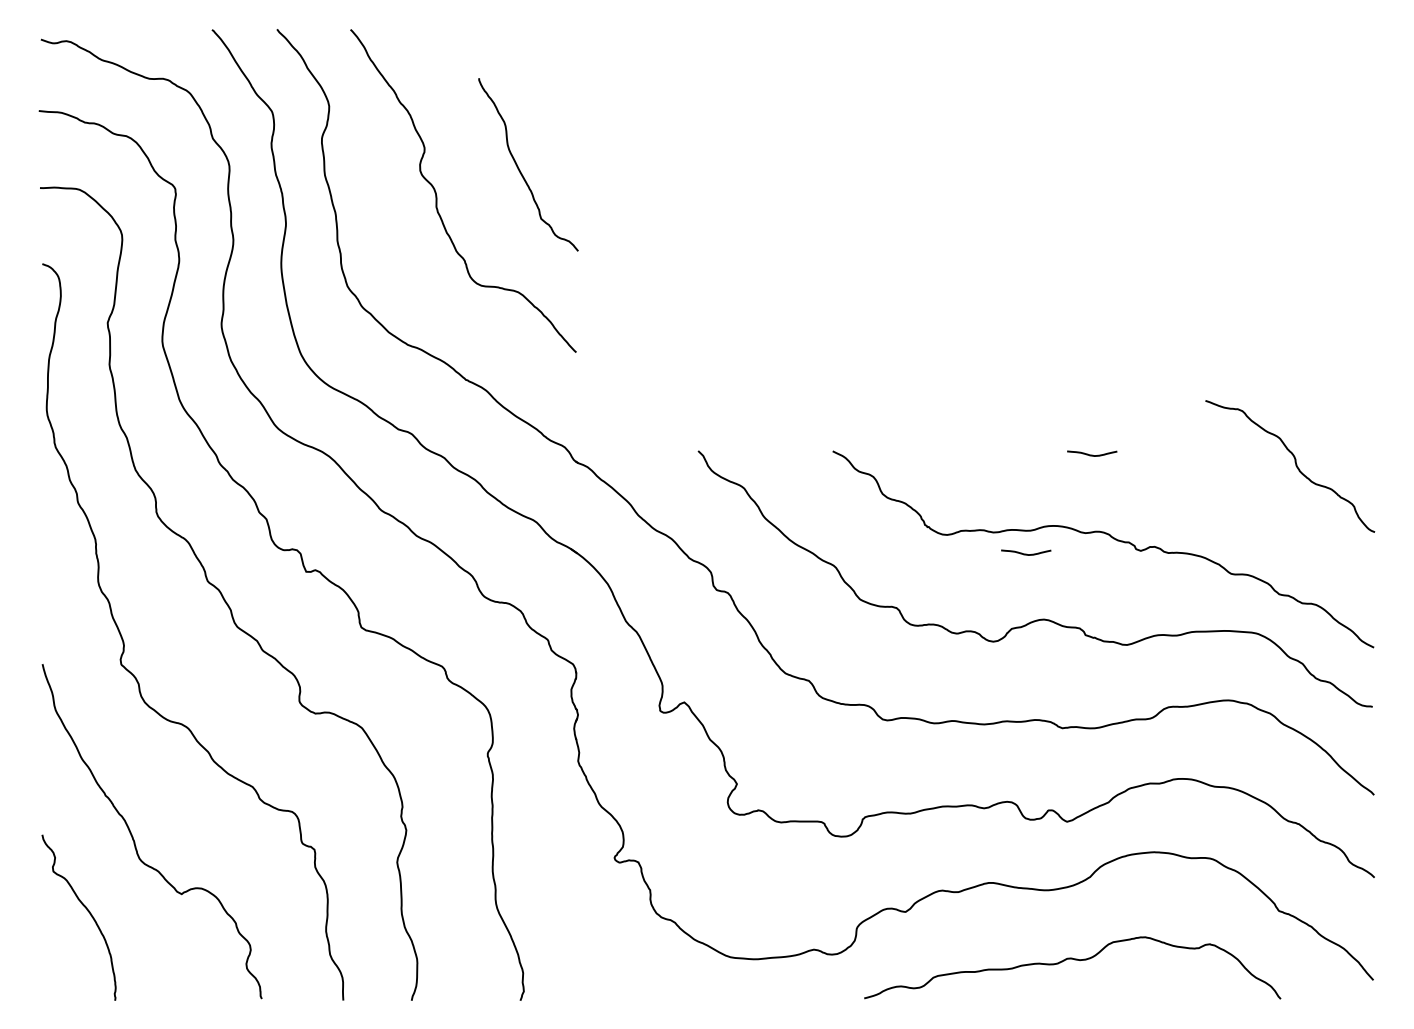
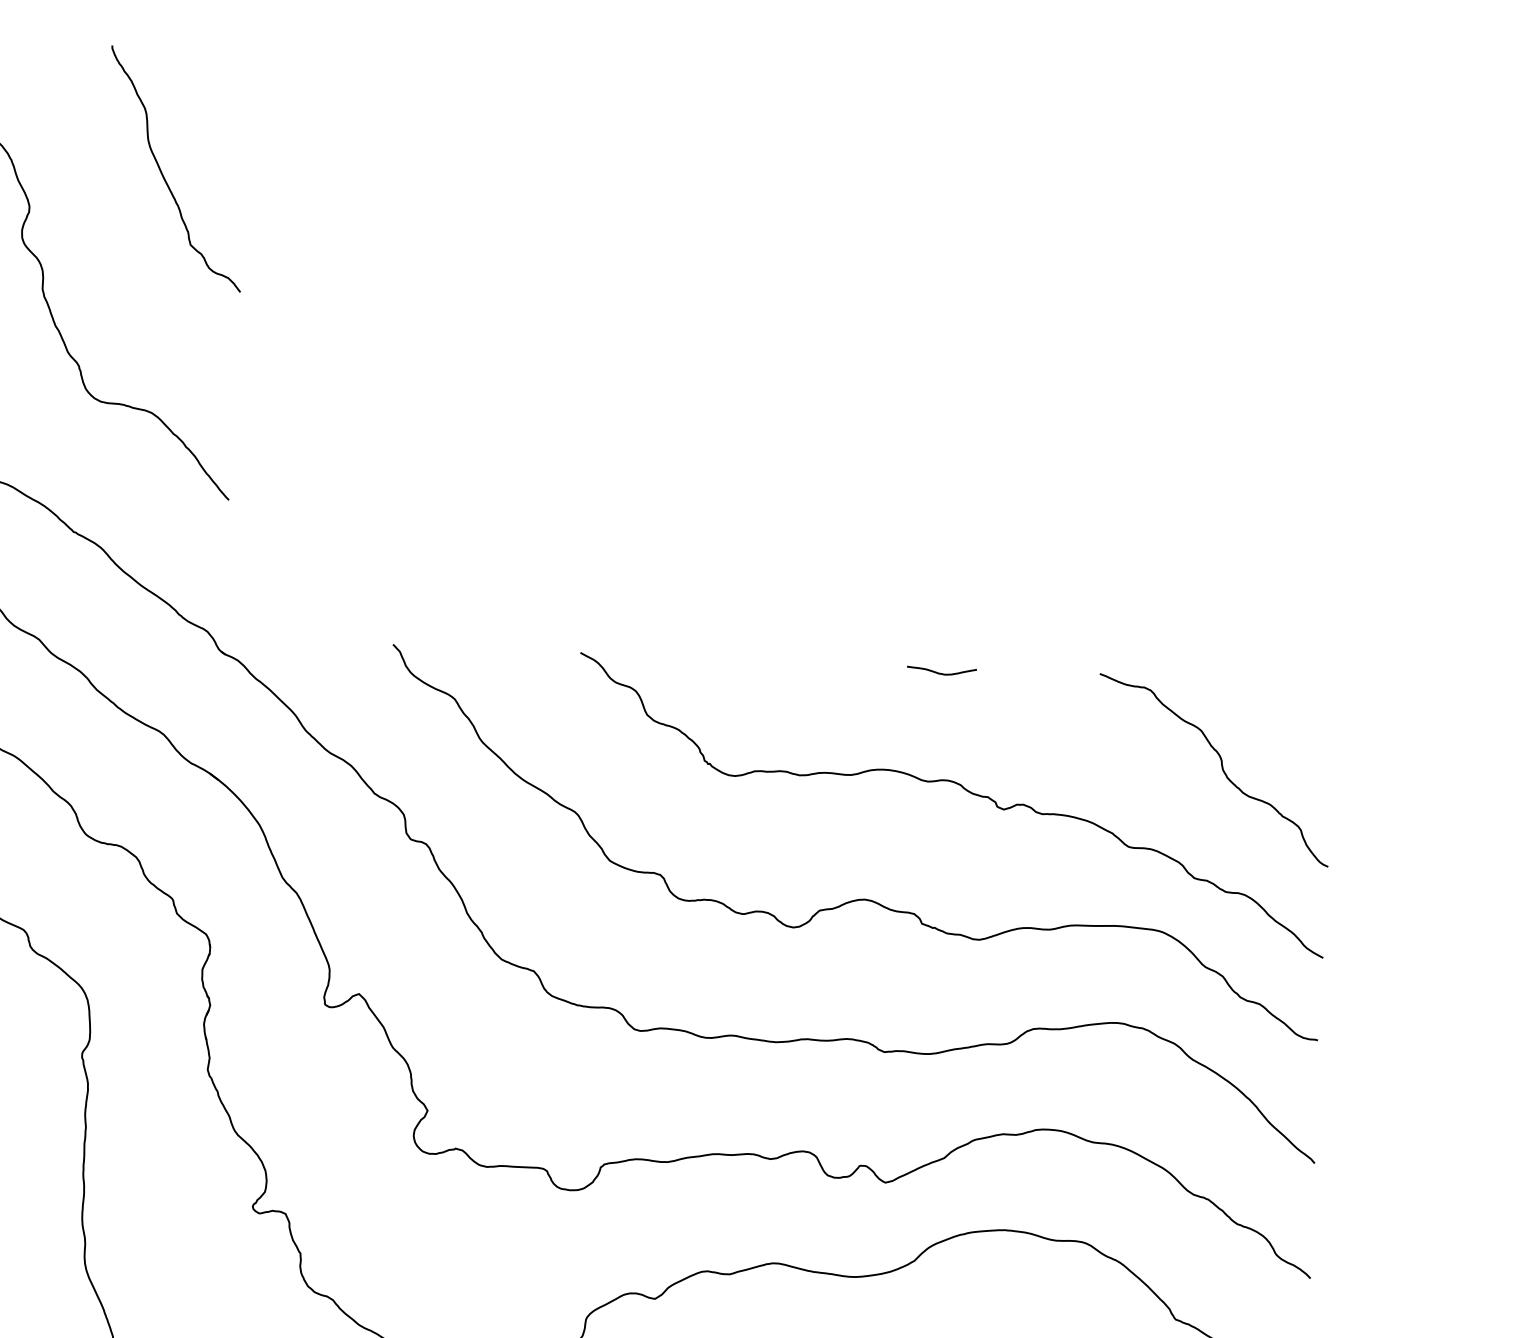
curve: (519, 168) -> (163, 173), moved
curve: (1295, 465) -> (1221, 769), moved
curve: (1026, 553) -> (844, 806), removed

